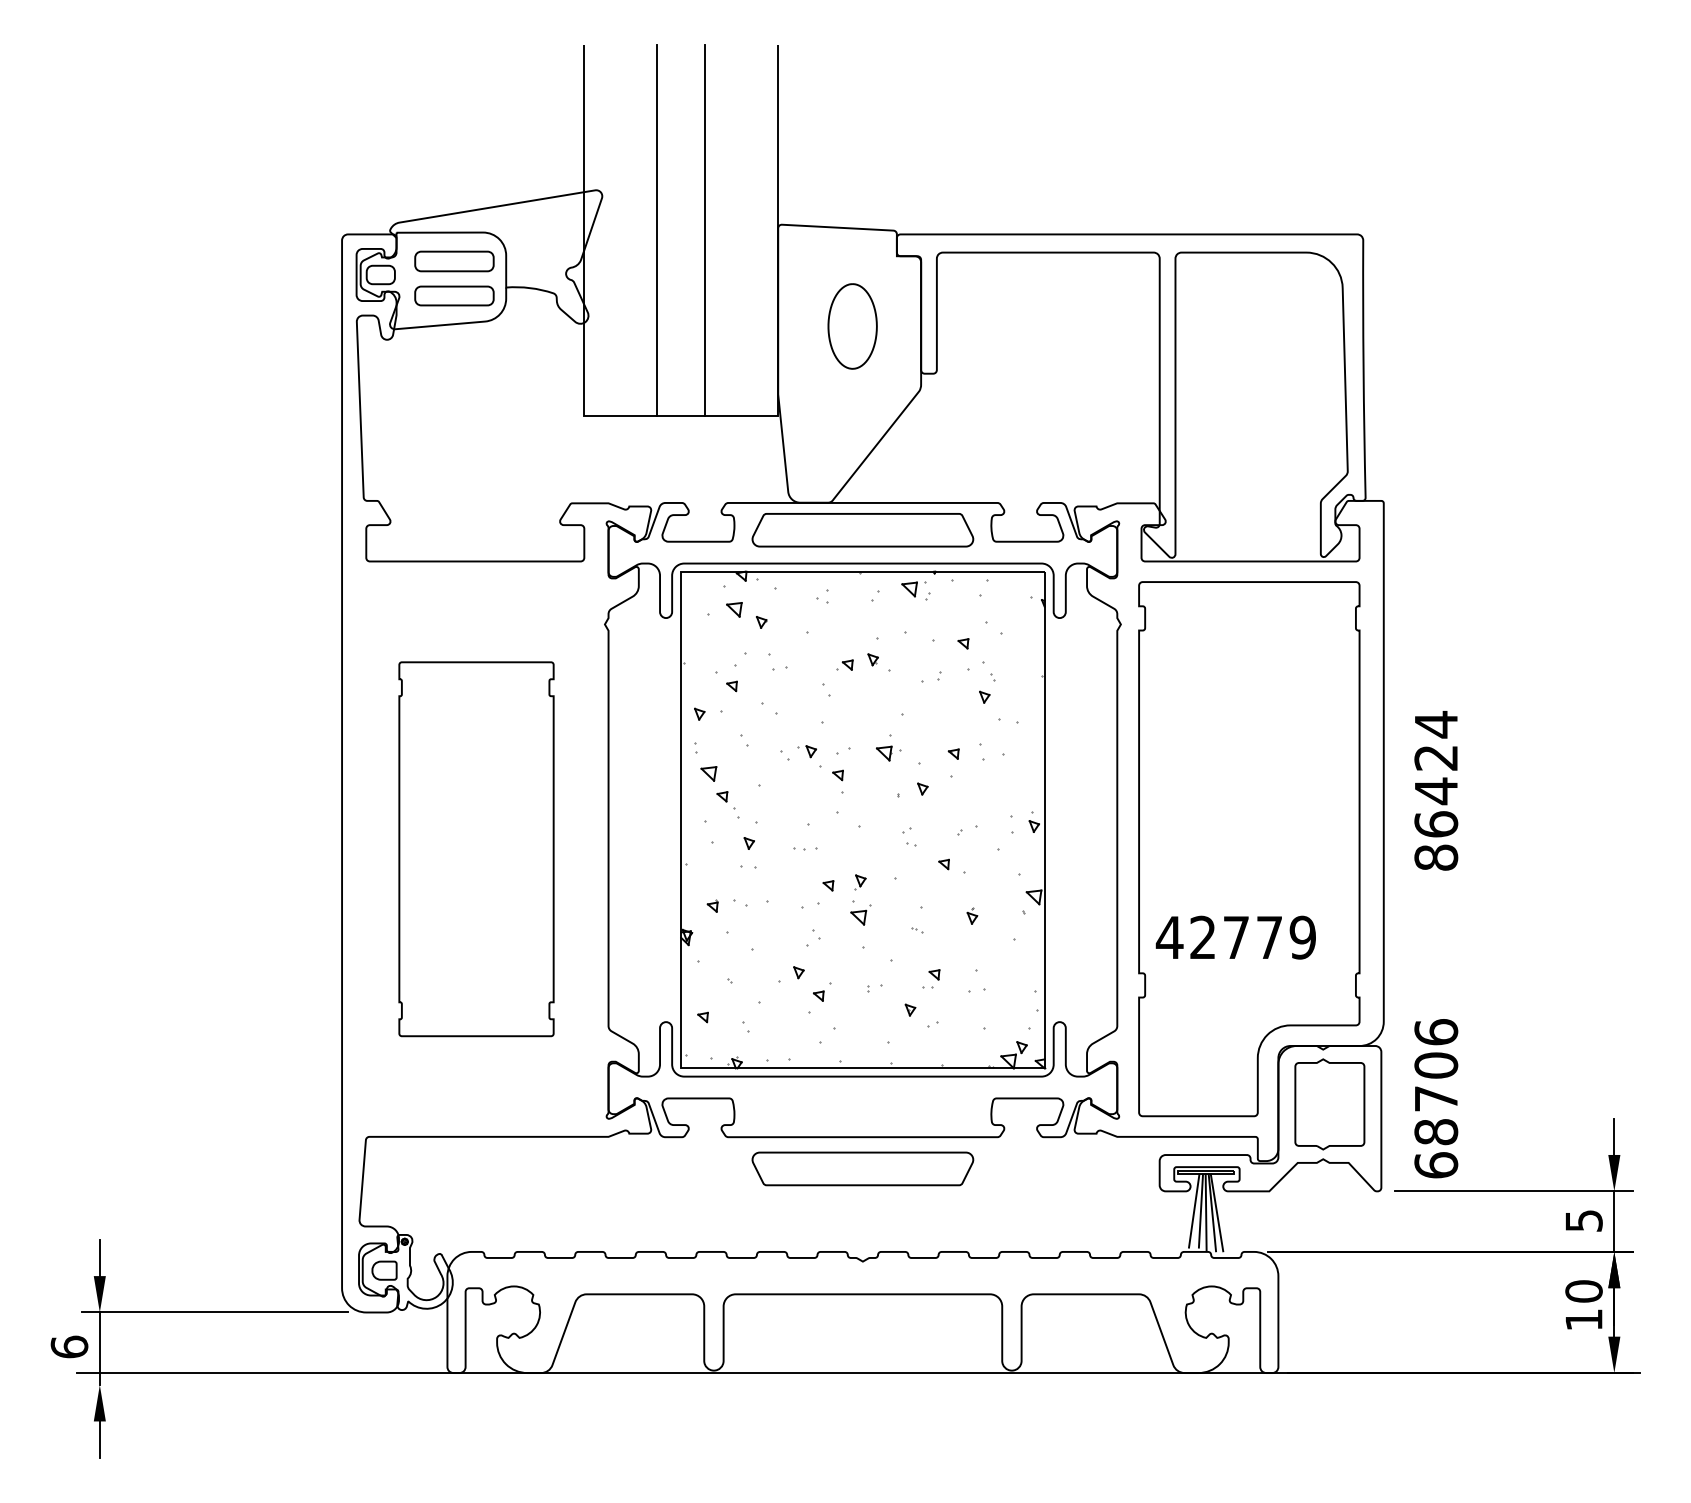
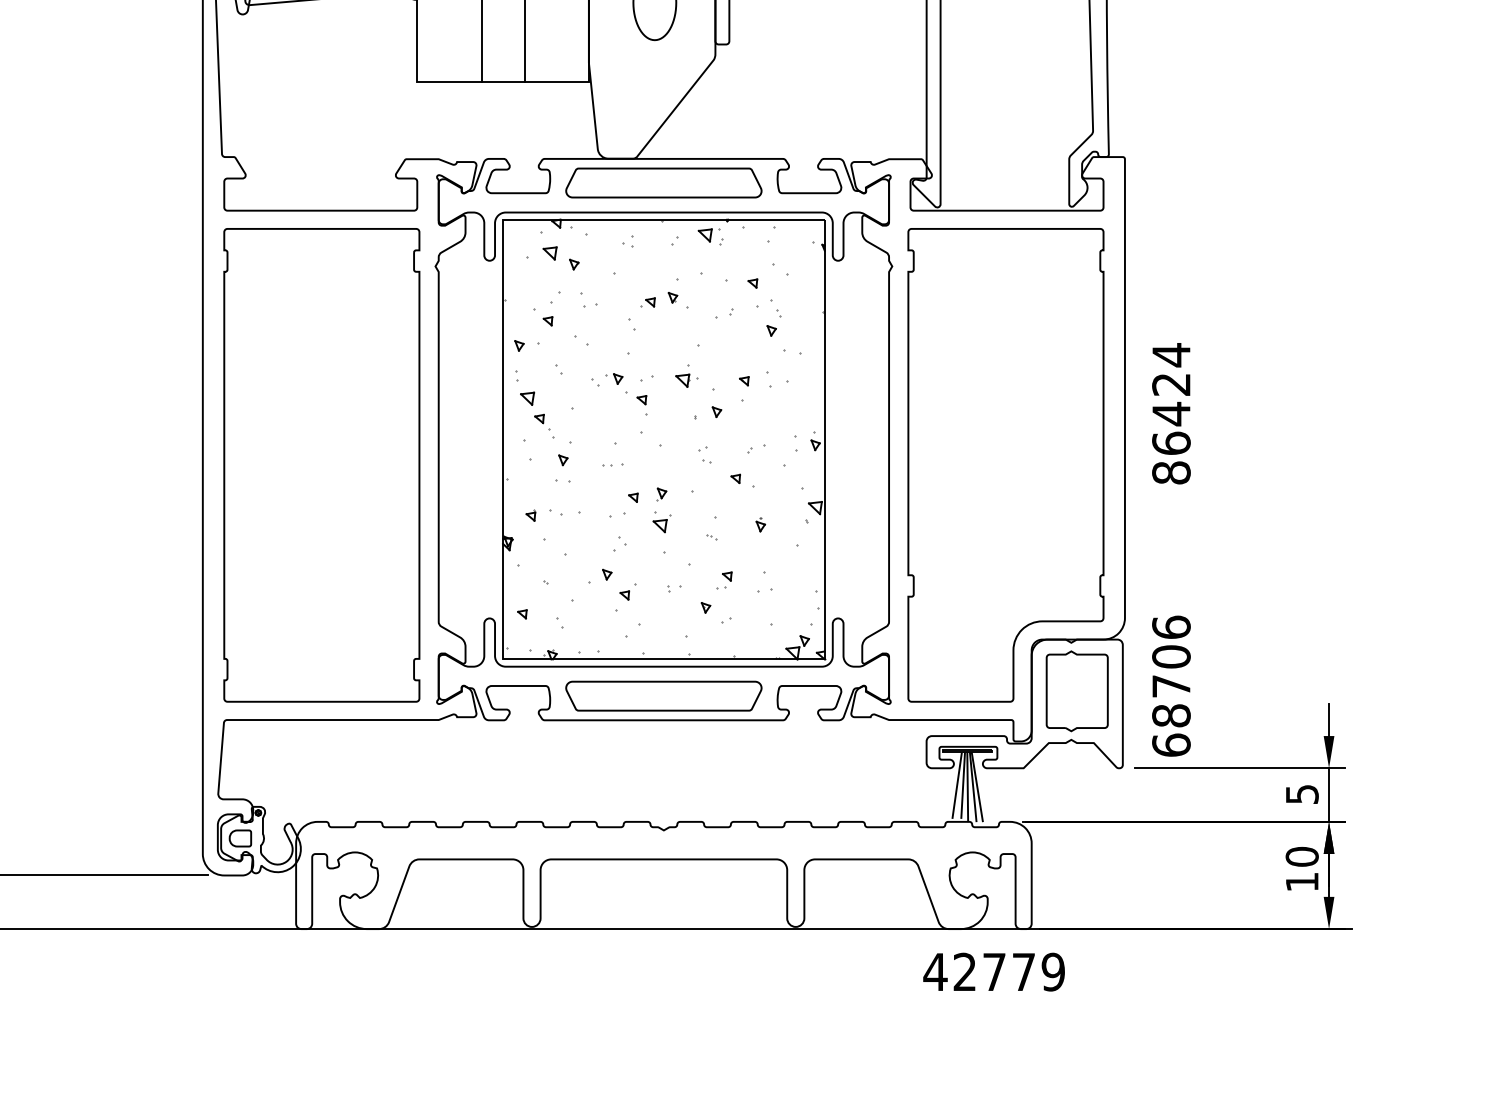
part: (476, 849) -> (321, 465), size x1.43
text: (1235, 937) -> (993, 971), moved
part: (862, 1168) -> (663, 695), moved

